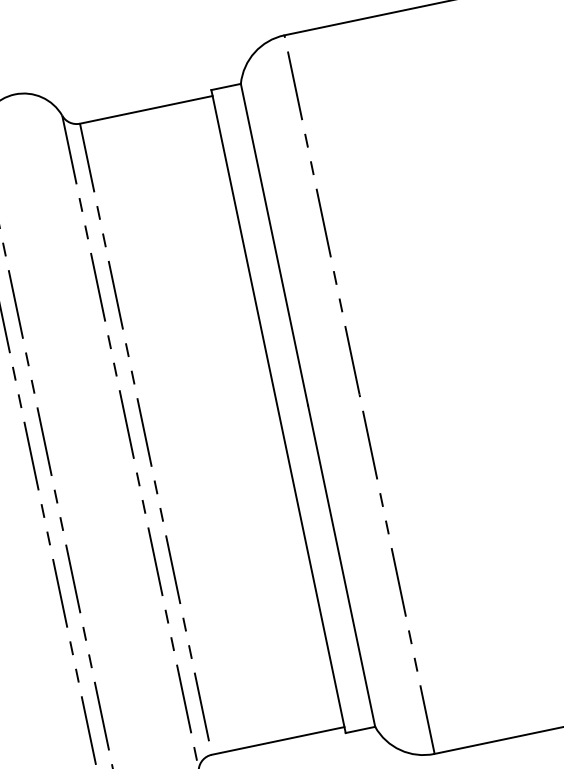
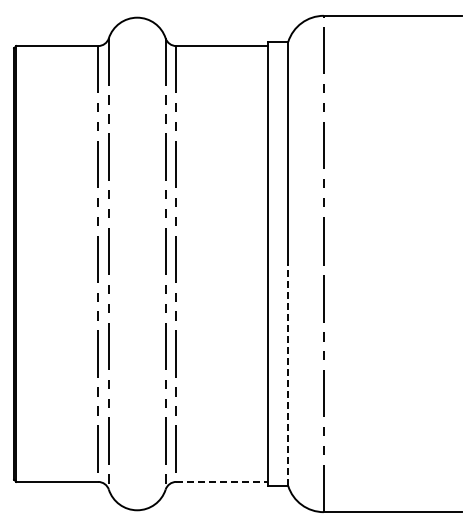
line: (341, 565) -> (288, 374), solid -> dashed
line: (278, 740) -> (222, 481), solid -> dashed

